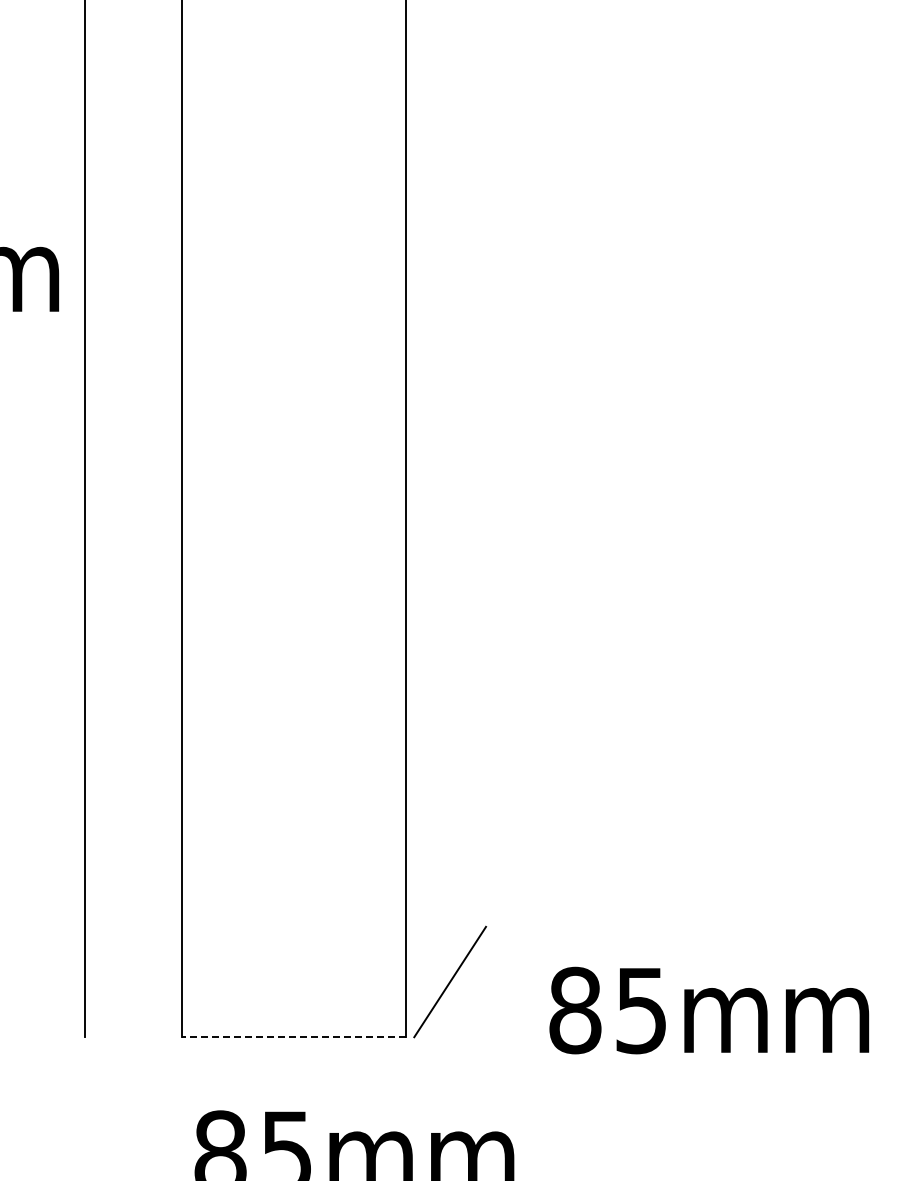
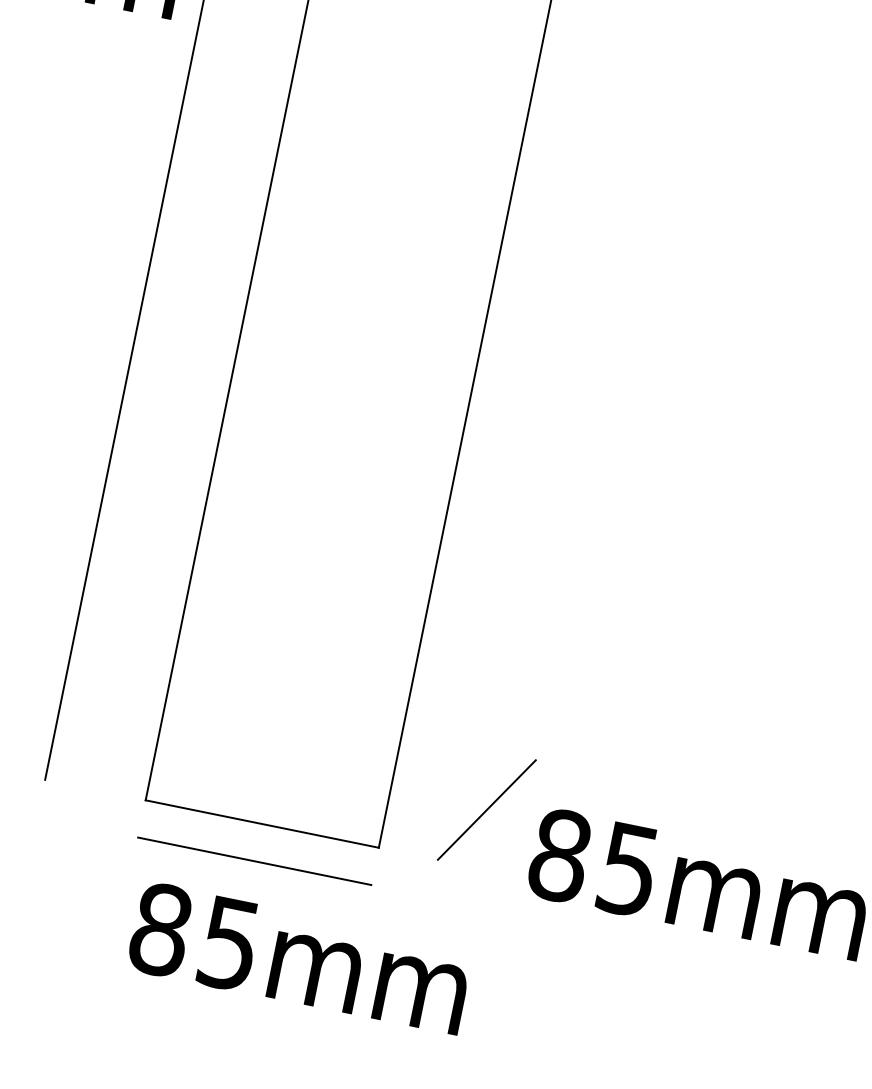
line: (450, 981) -> (487, 809), moved
line: (293, 1037) -> (261, 824), dashed -> solid
line: (294, 1073) -> (254, 861), added

